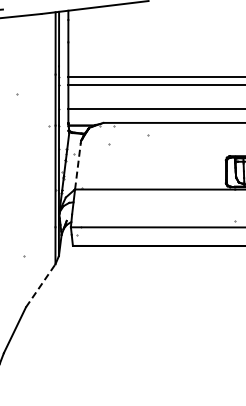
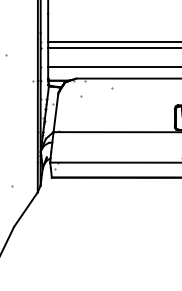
line: (78, 165) -> (56, 112), dashed -> solid
line: (41, 285) -> (26, 209), dashed -> solid

